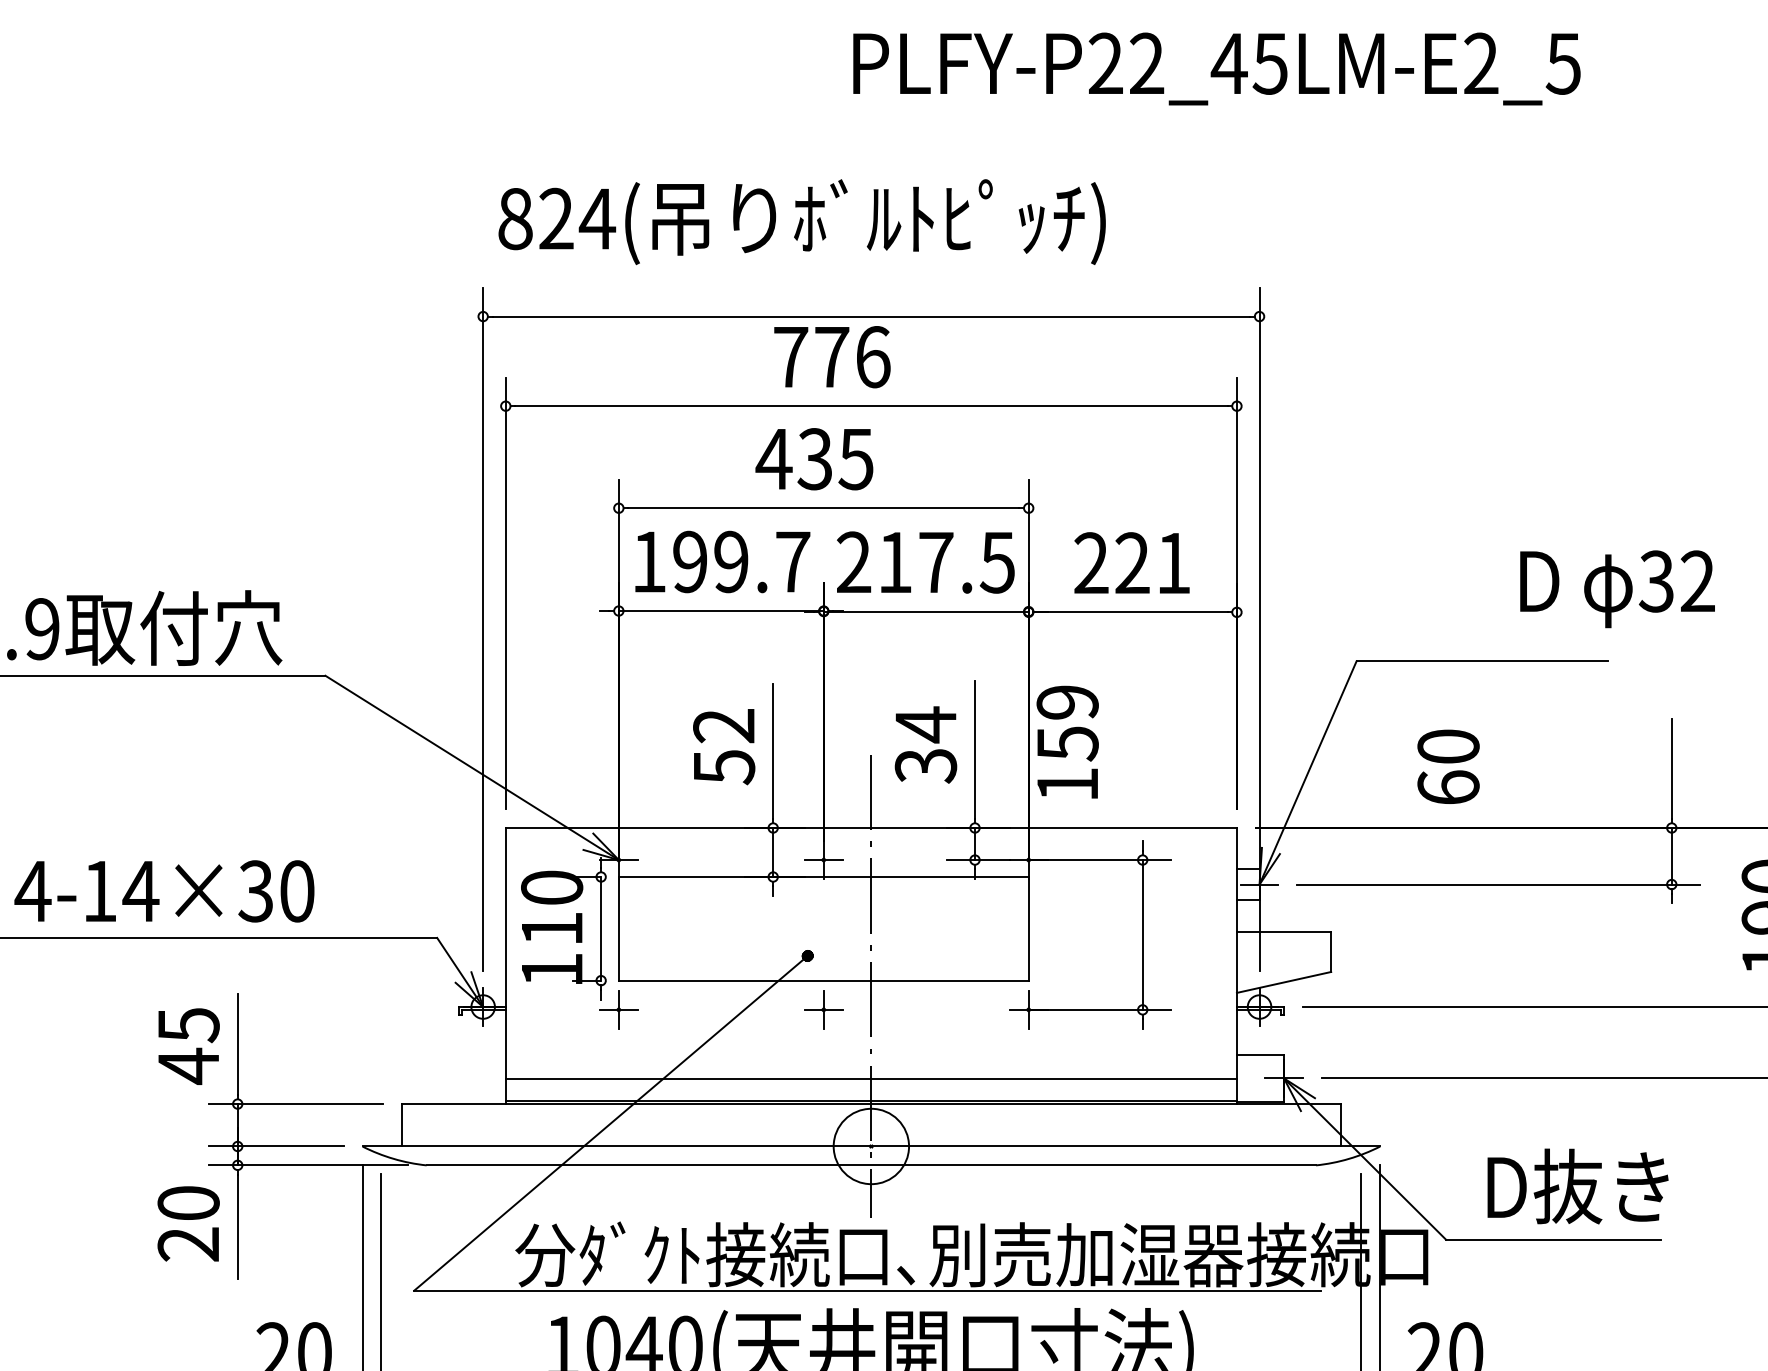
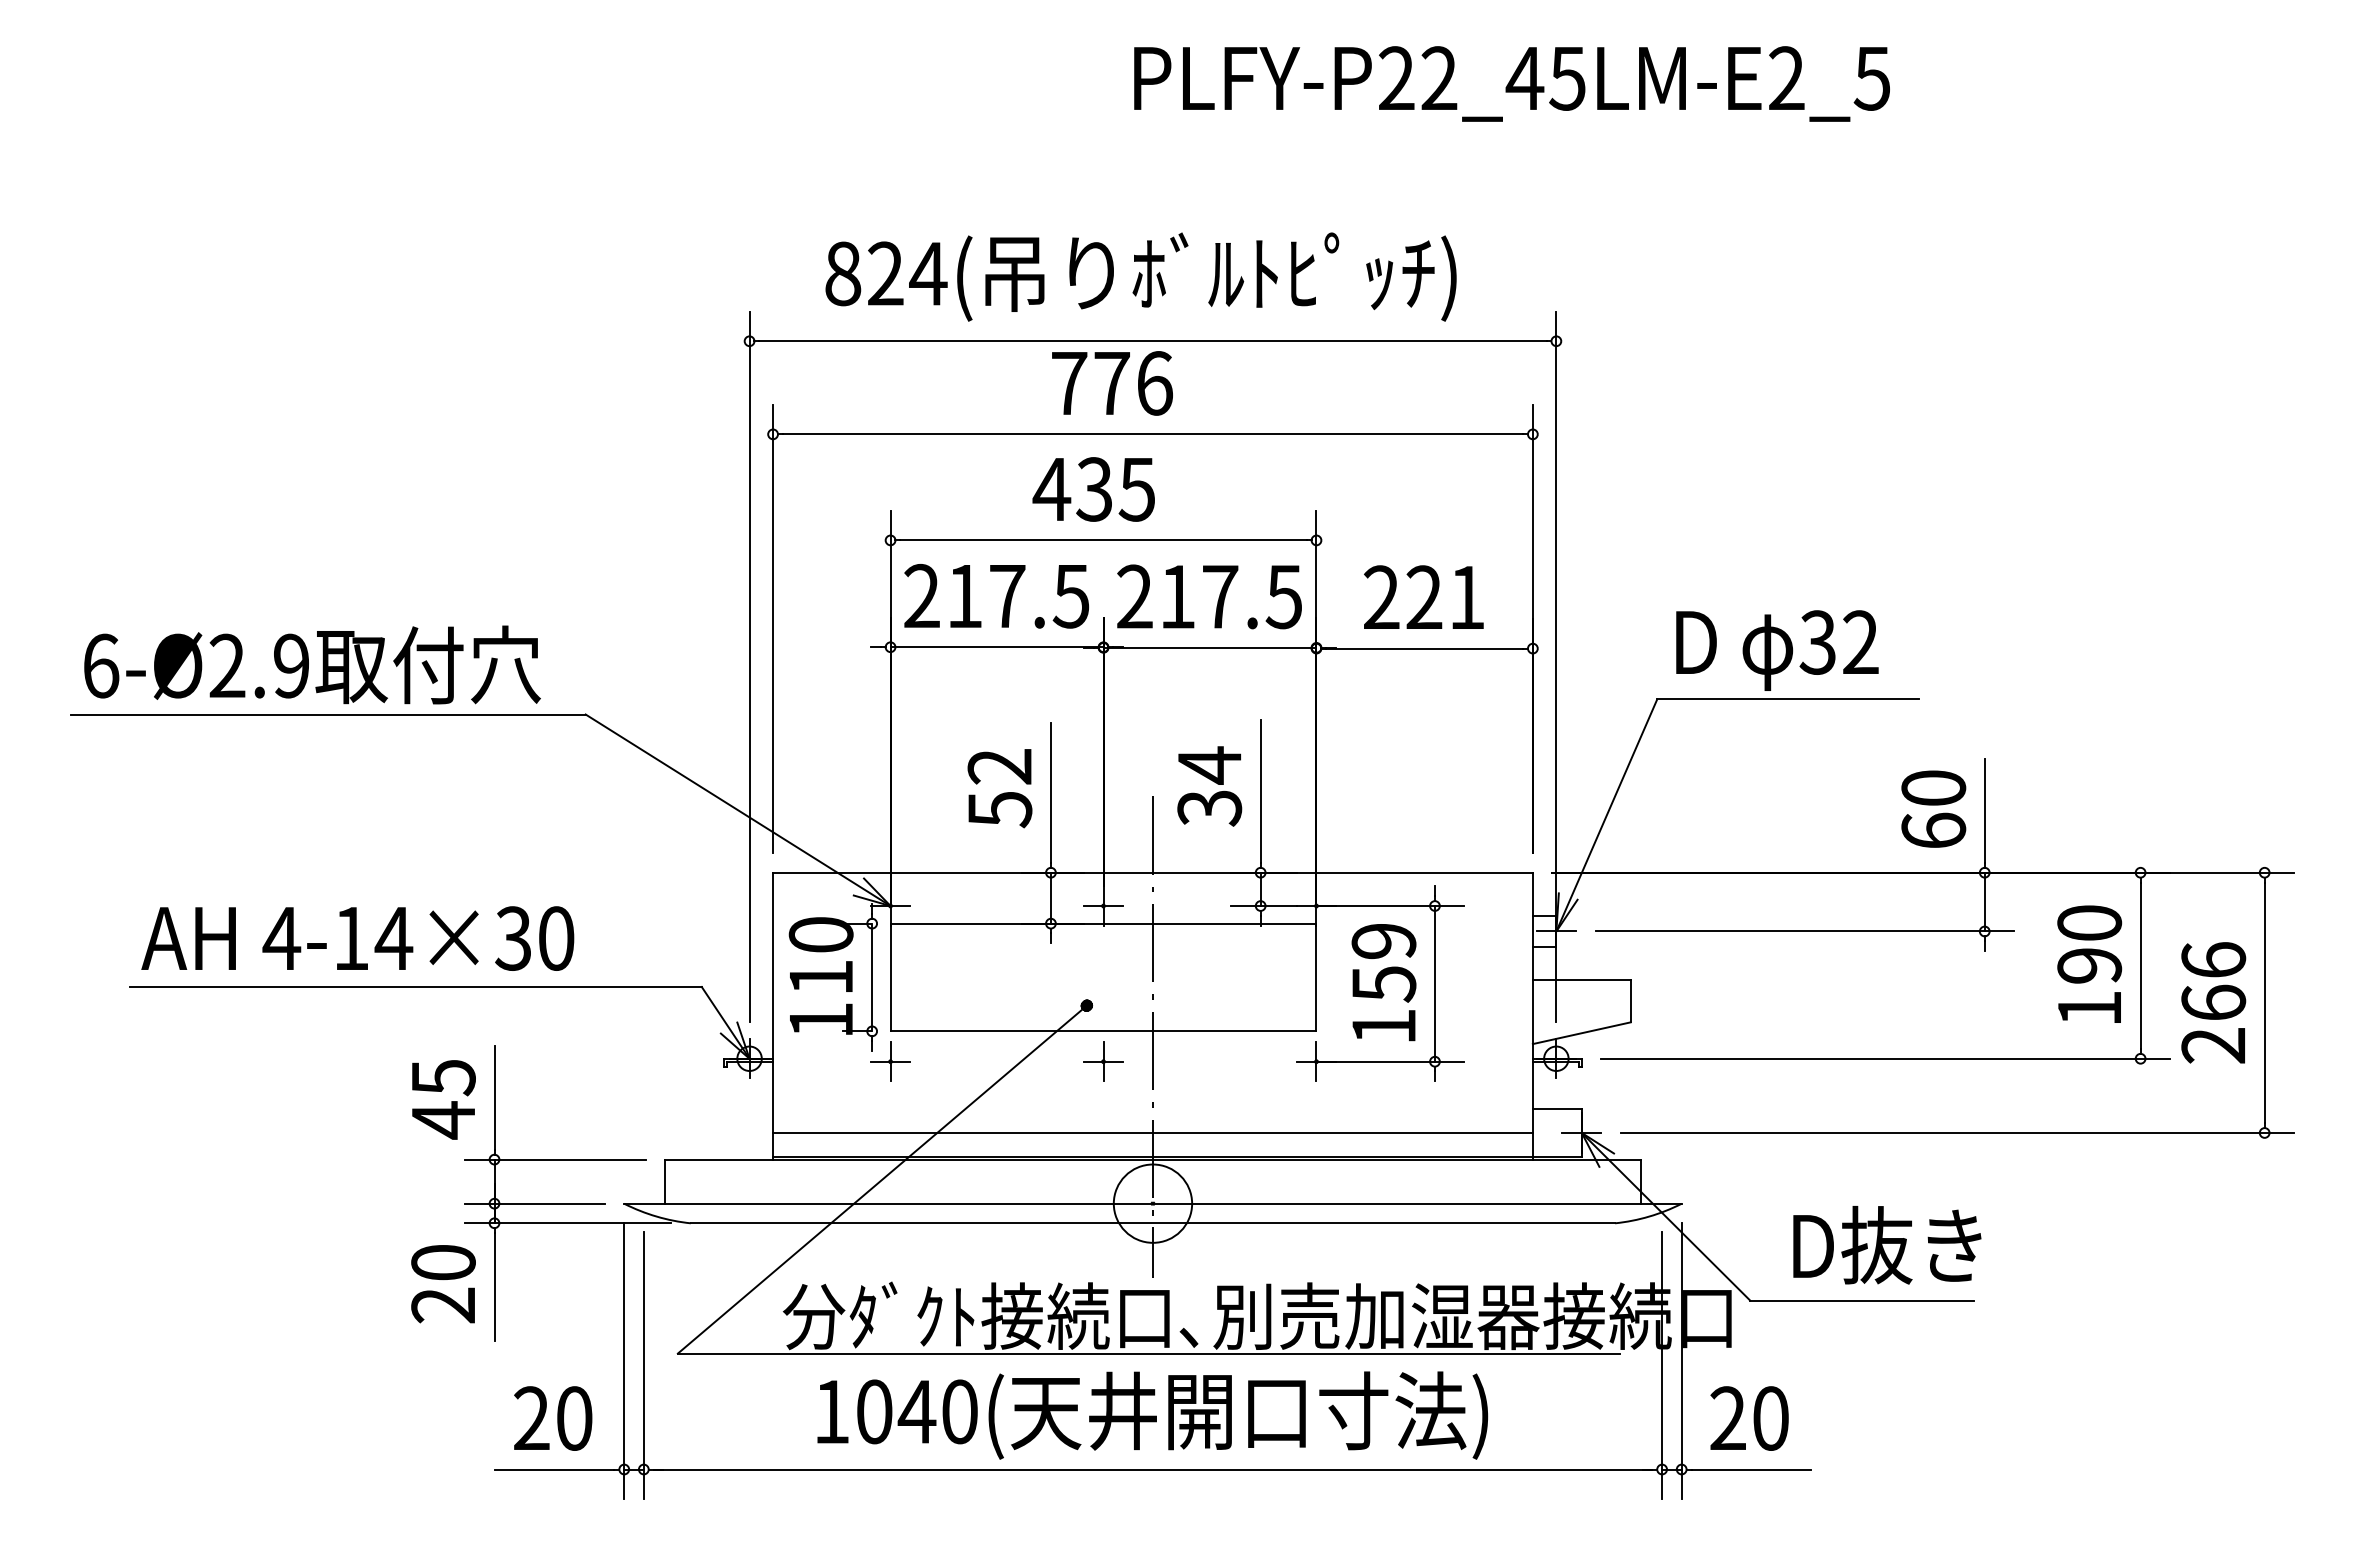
text: (801, 221) -> (1140, 276), moved
text: (720, 561) -> (996, 595), 199.7 -> 217.5
text: (1617, 589) -> (1777, 650), moved
text: (1067, 742) -> (1383, 982), moved
text: (1448, 766) -> (1933, 808), moved

